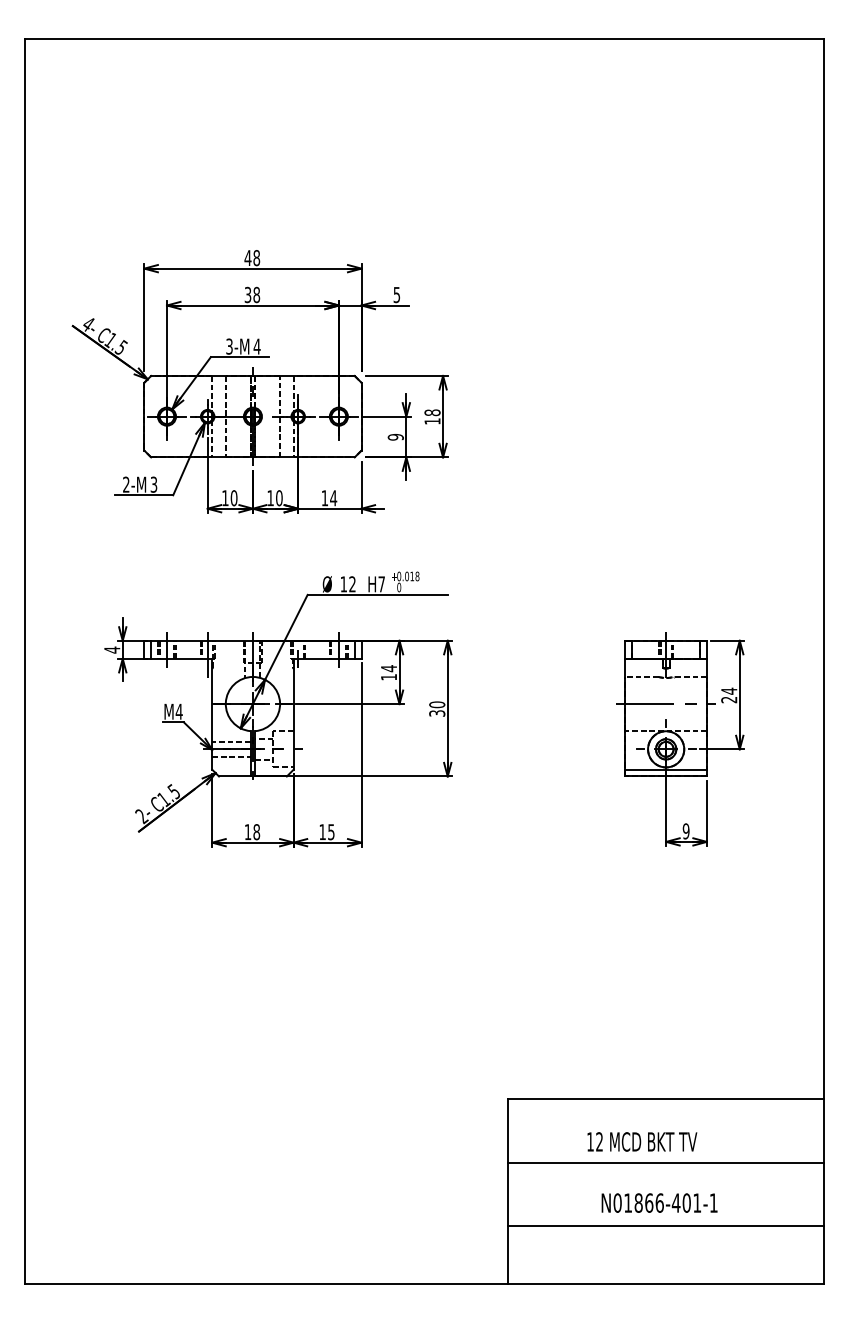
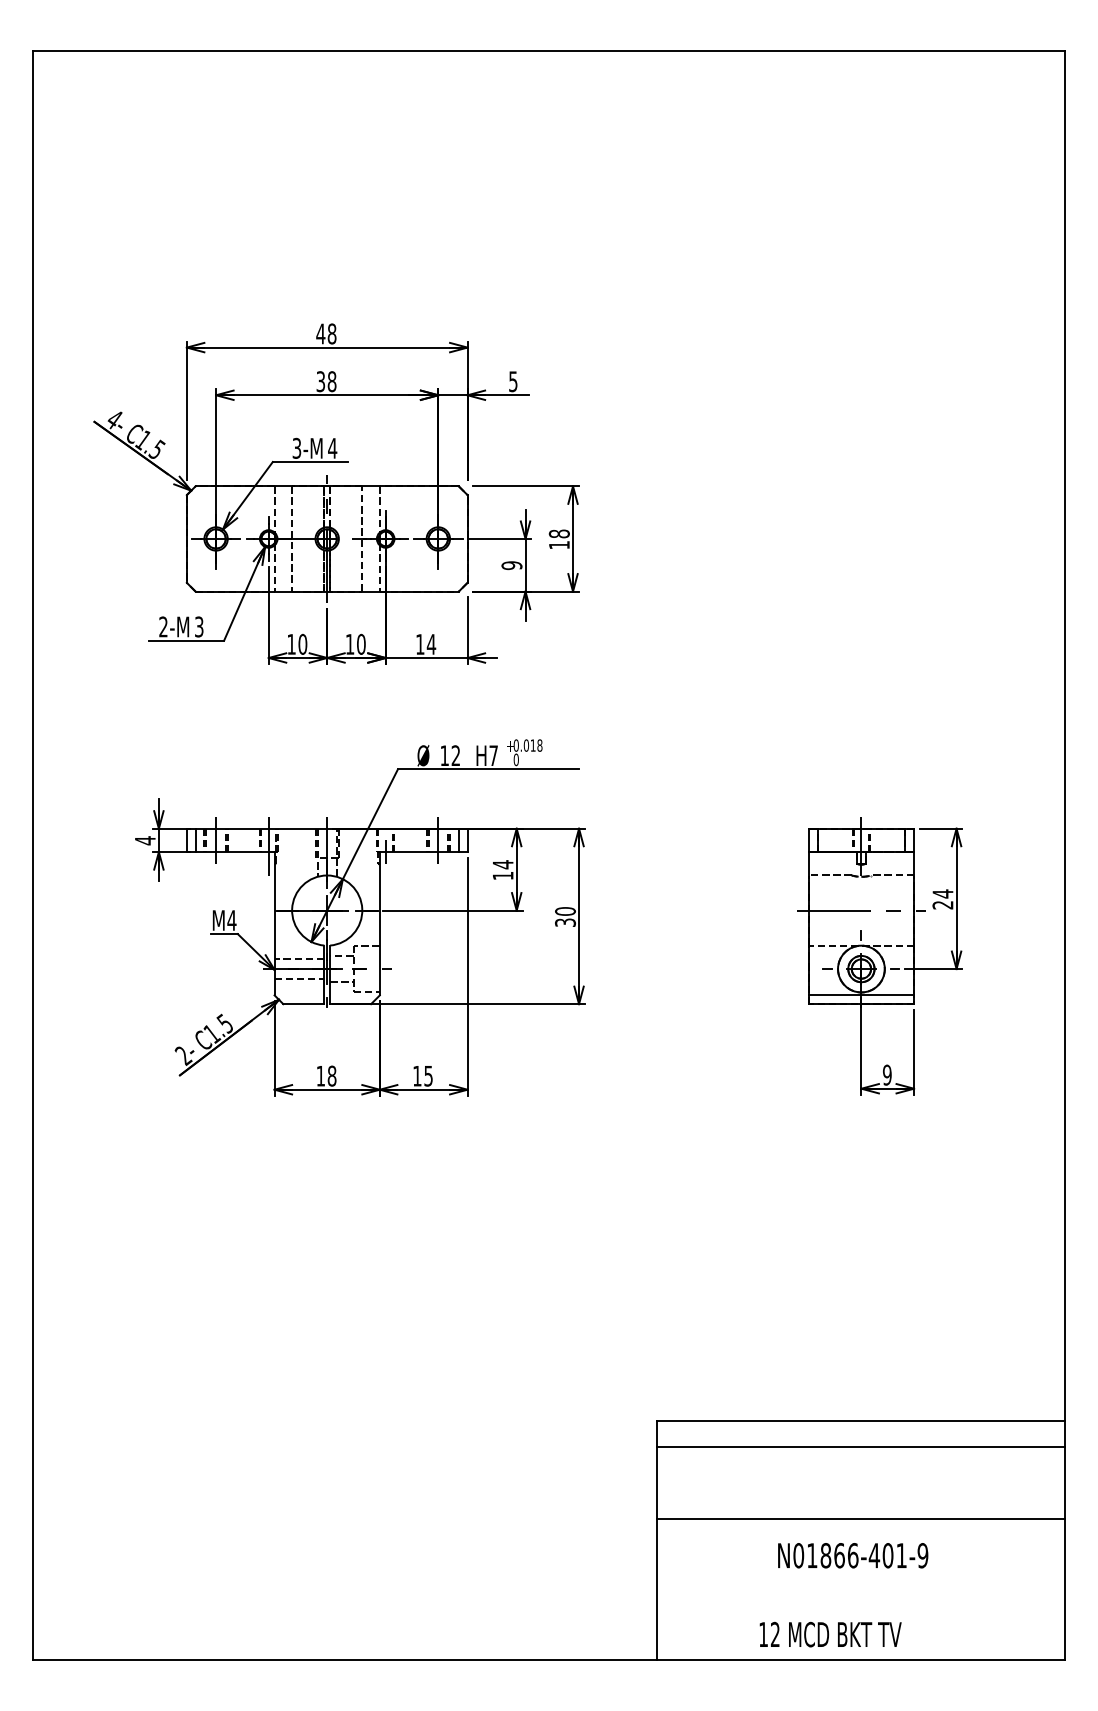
text: (642, 1141) -> (830, 1634), moved
line: (666, 1162) -> (861, 1447), moved
text: (713, 1202) -> (922, 1555), N01866-401-1 -> N01866-401-9
line: (666, 1226) -> (861, 1519), moved

